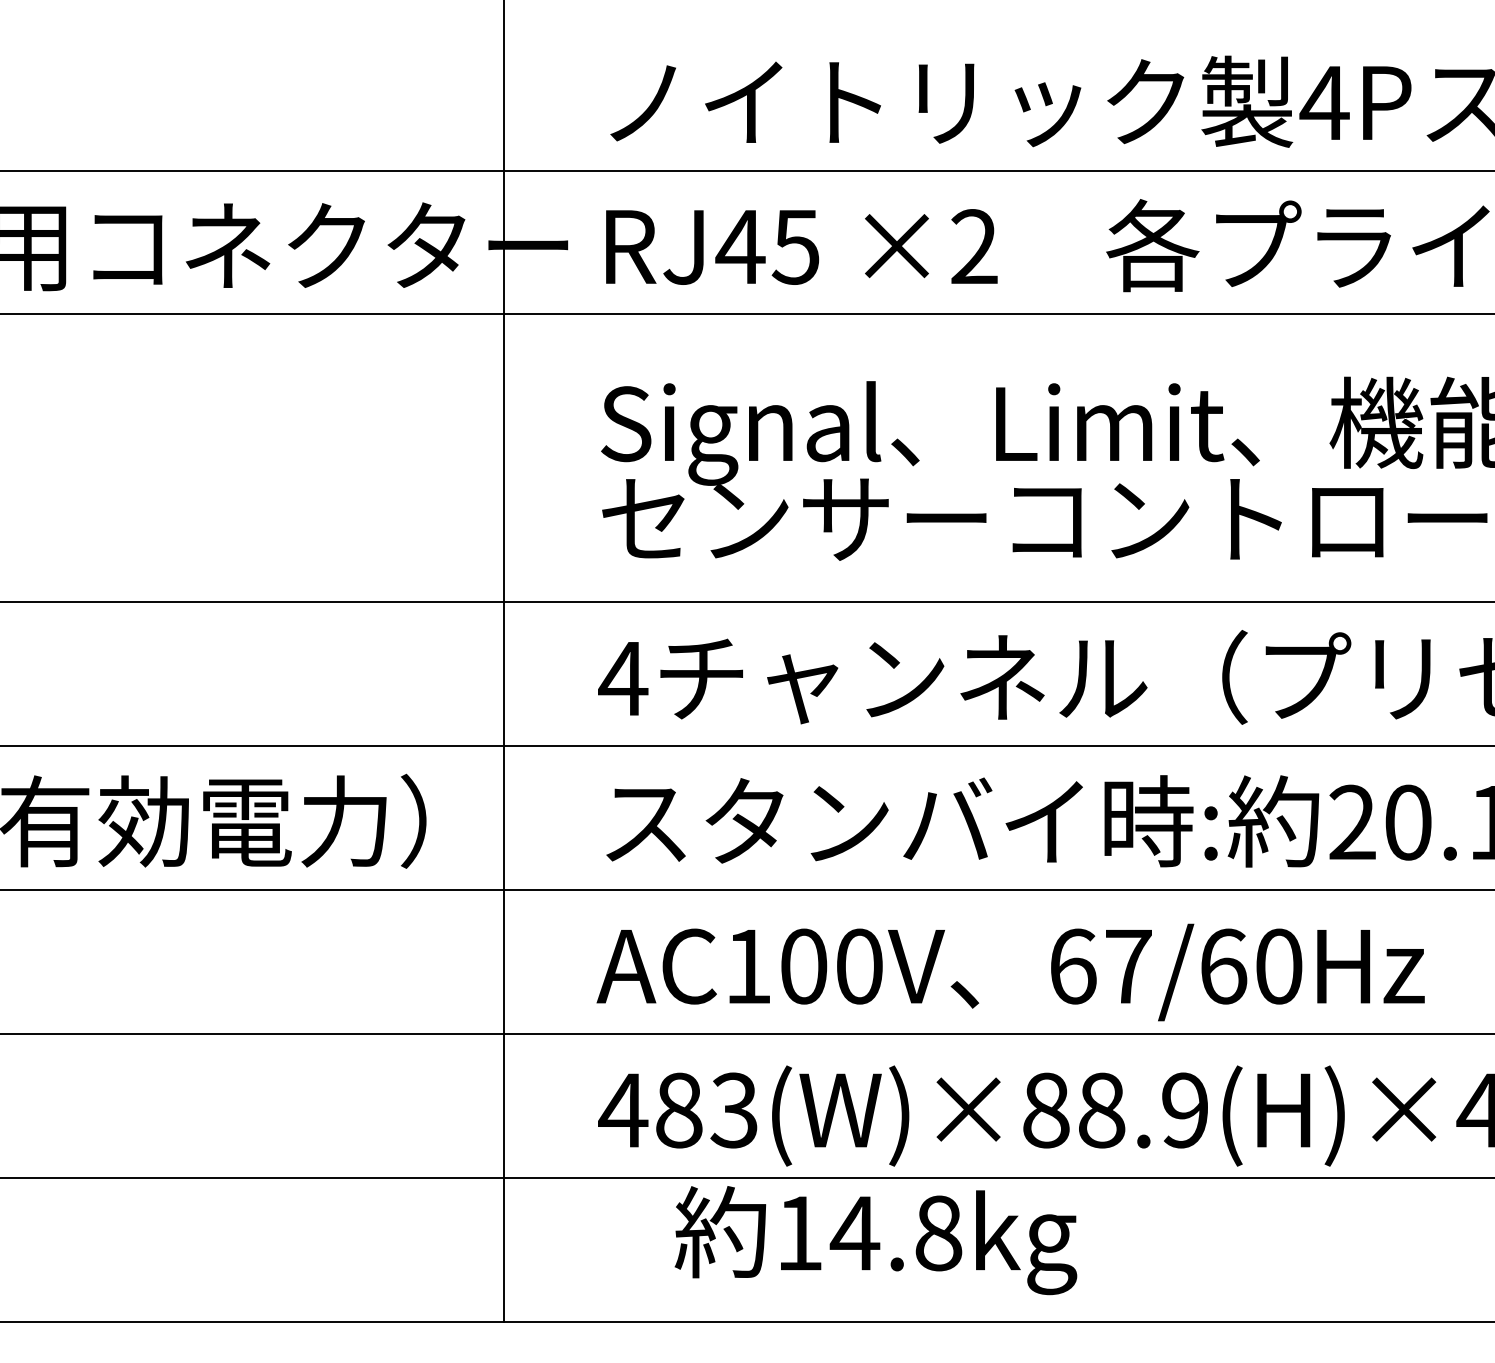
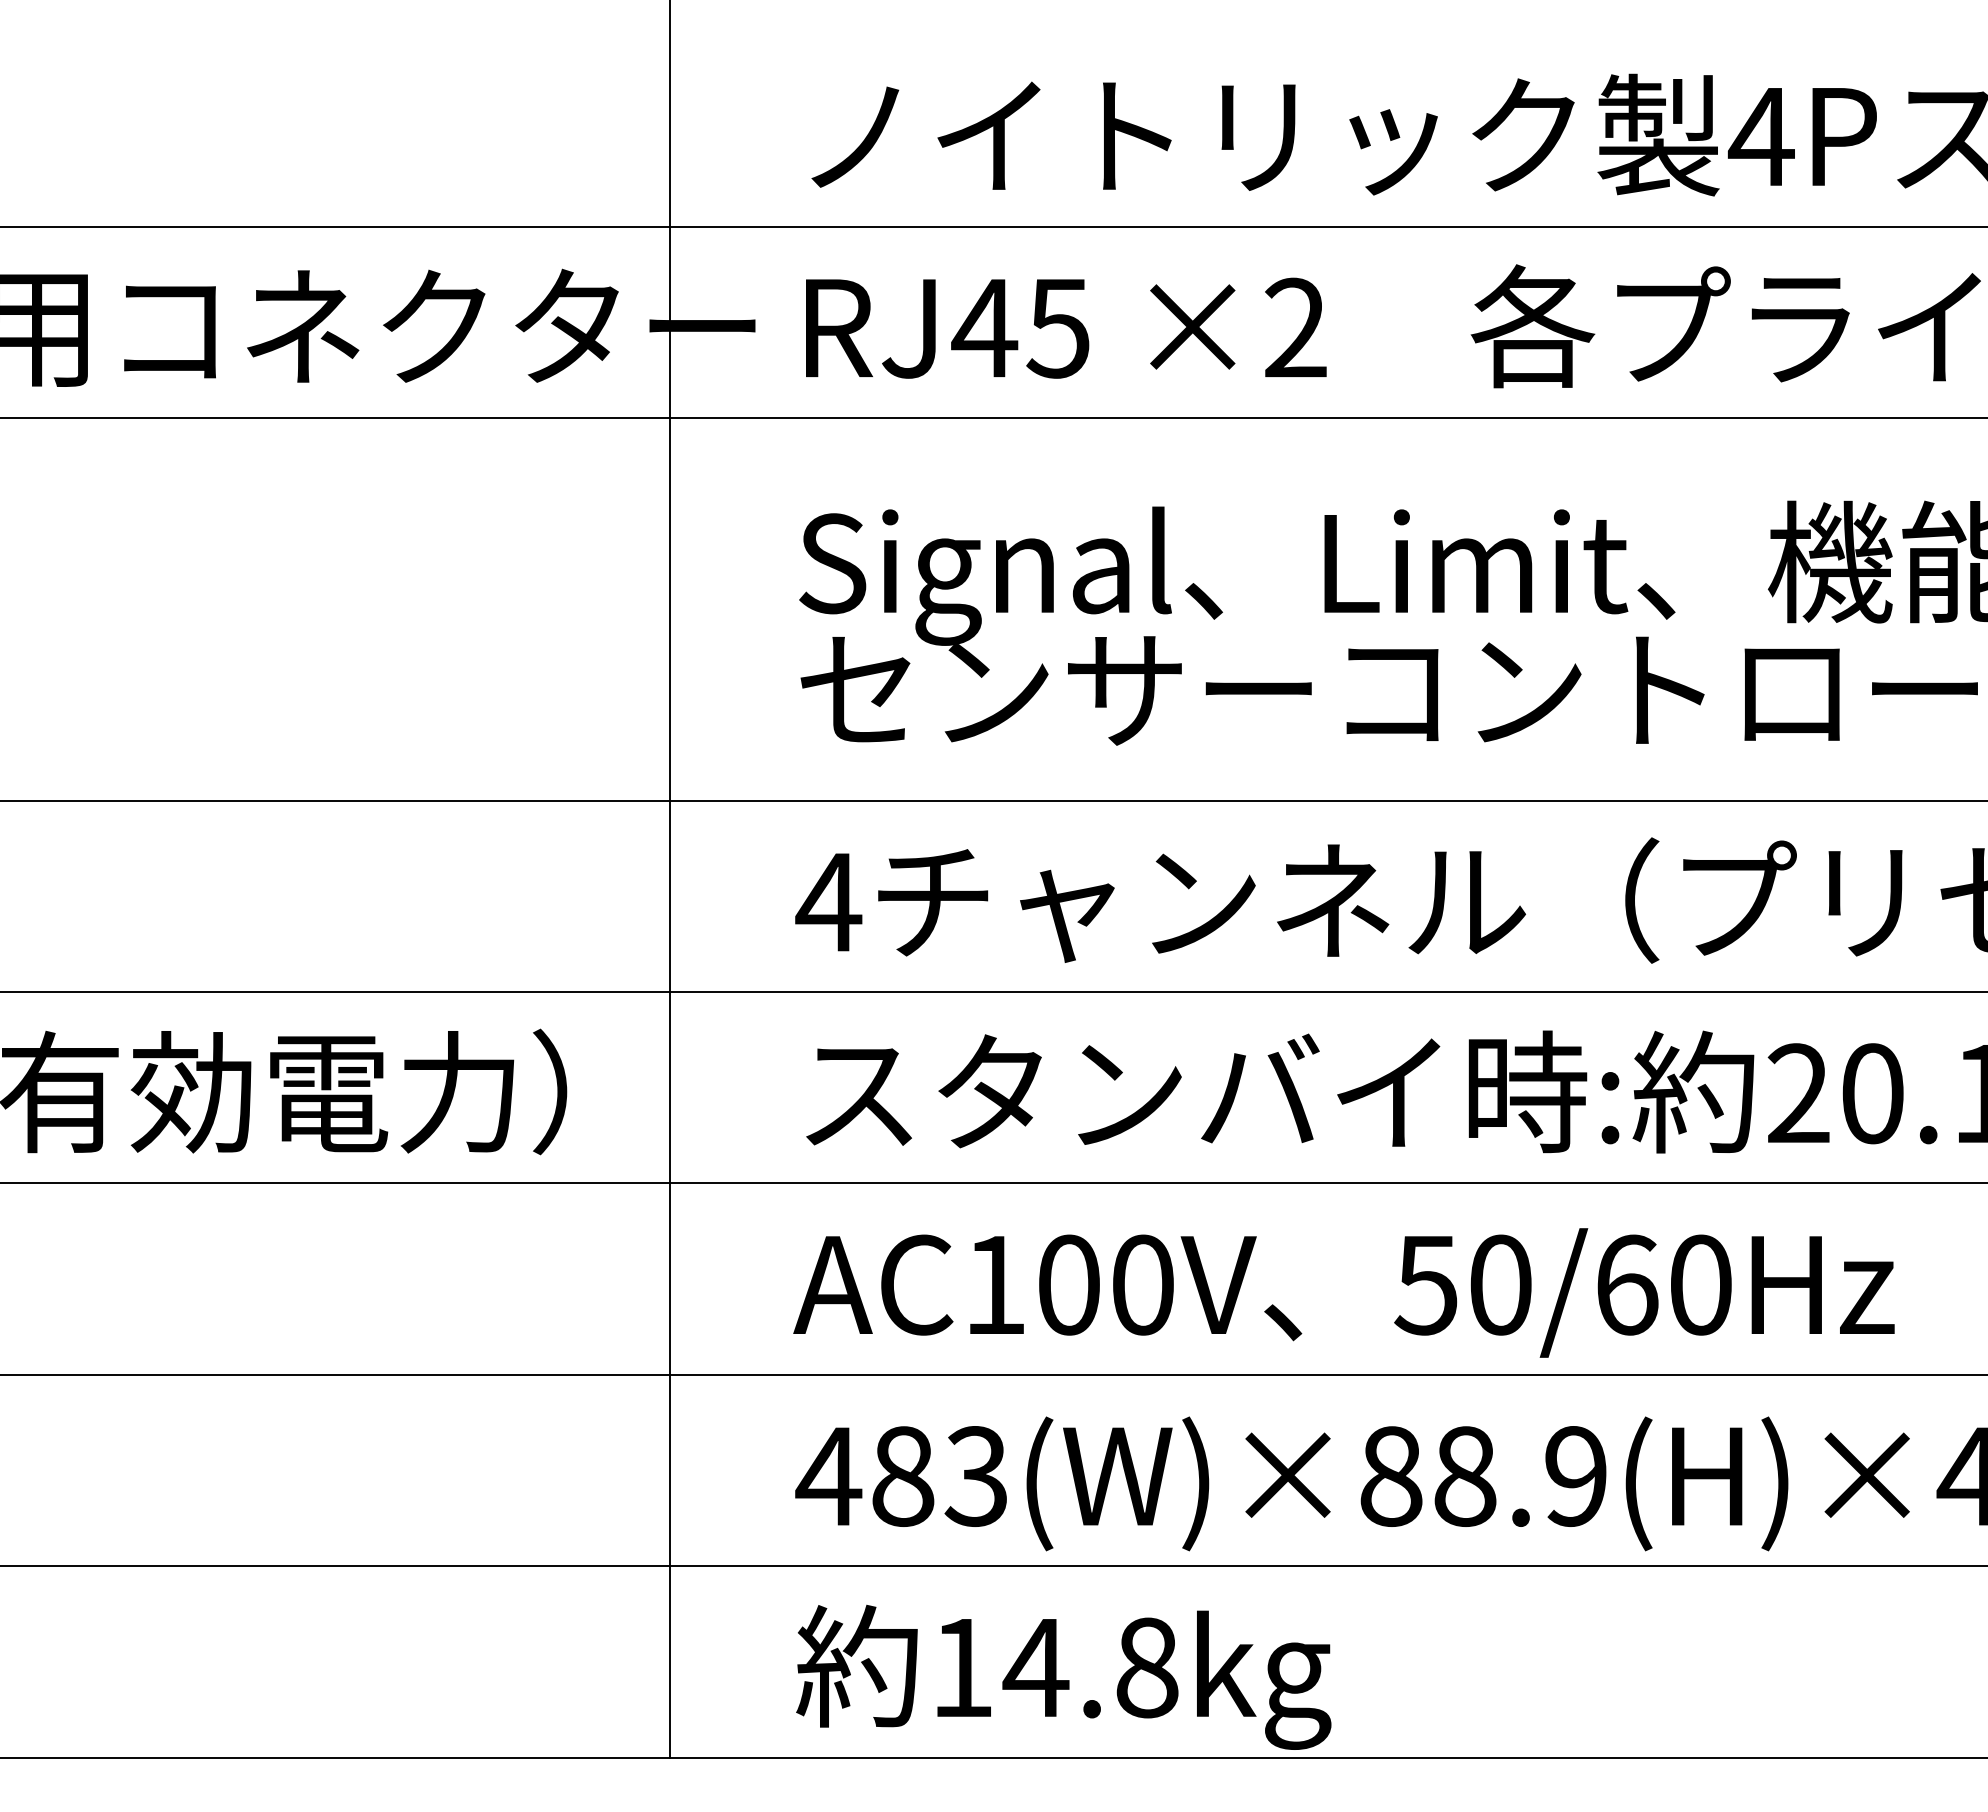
text: (1099, 966) -> (1462, 1284), 67/60Hz -> 50/60Hz
text: (875, 1239) -> (1063, 1676), moved

